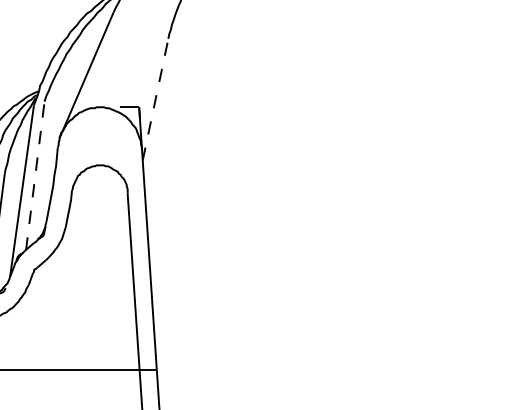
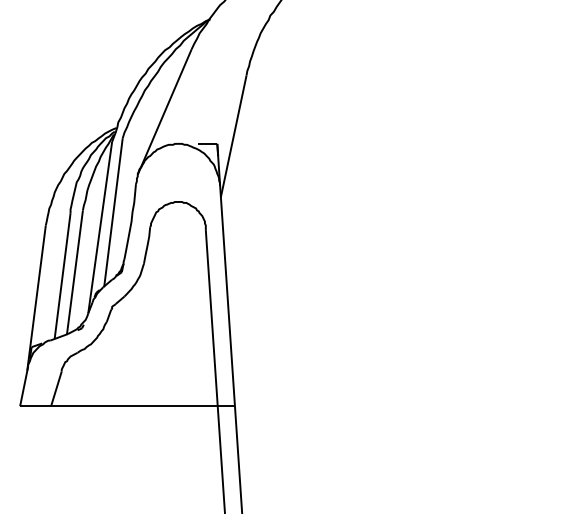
line: (155, 98) -> (233, 135), dashed -> solid
line: (35, 175) -> (113, 212), dashed -> solid

